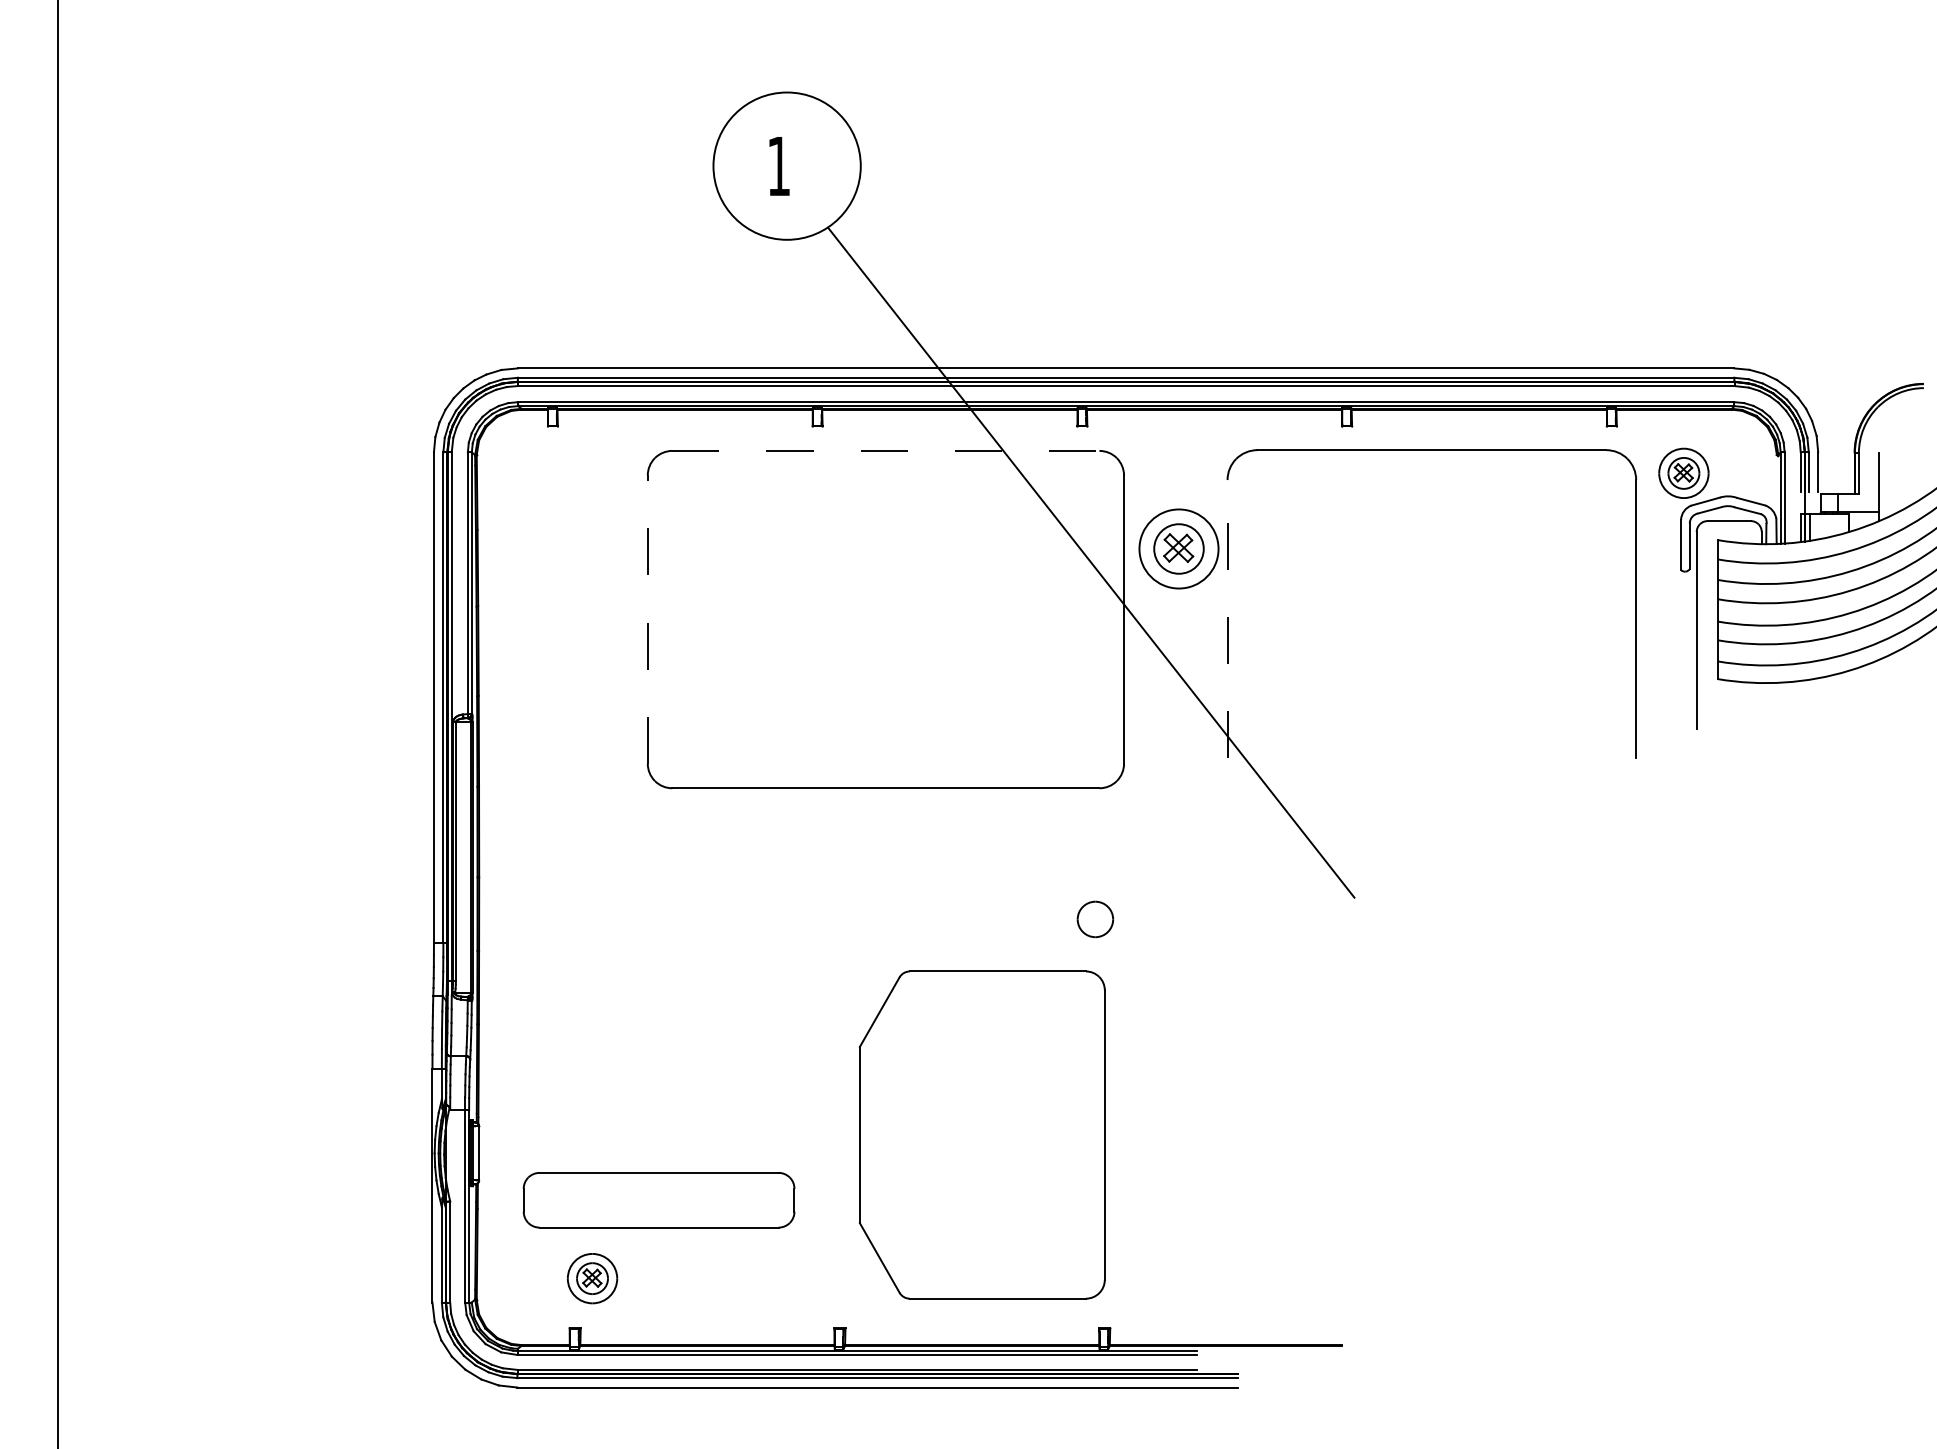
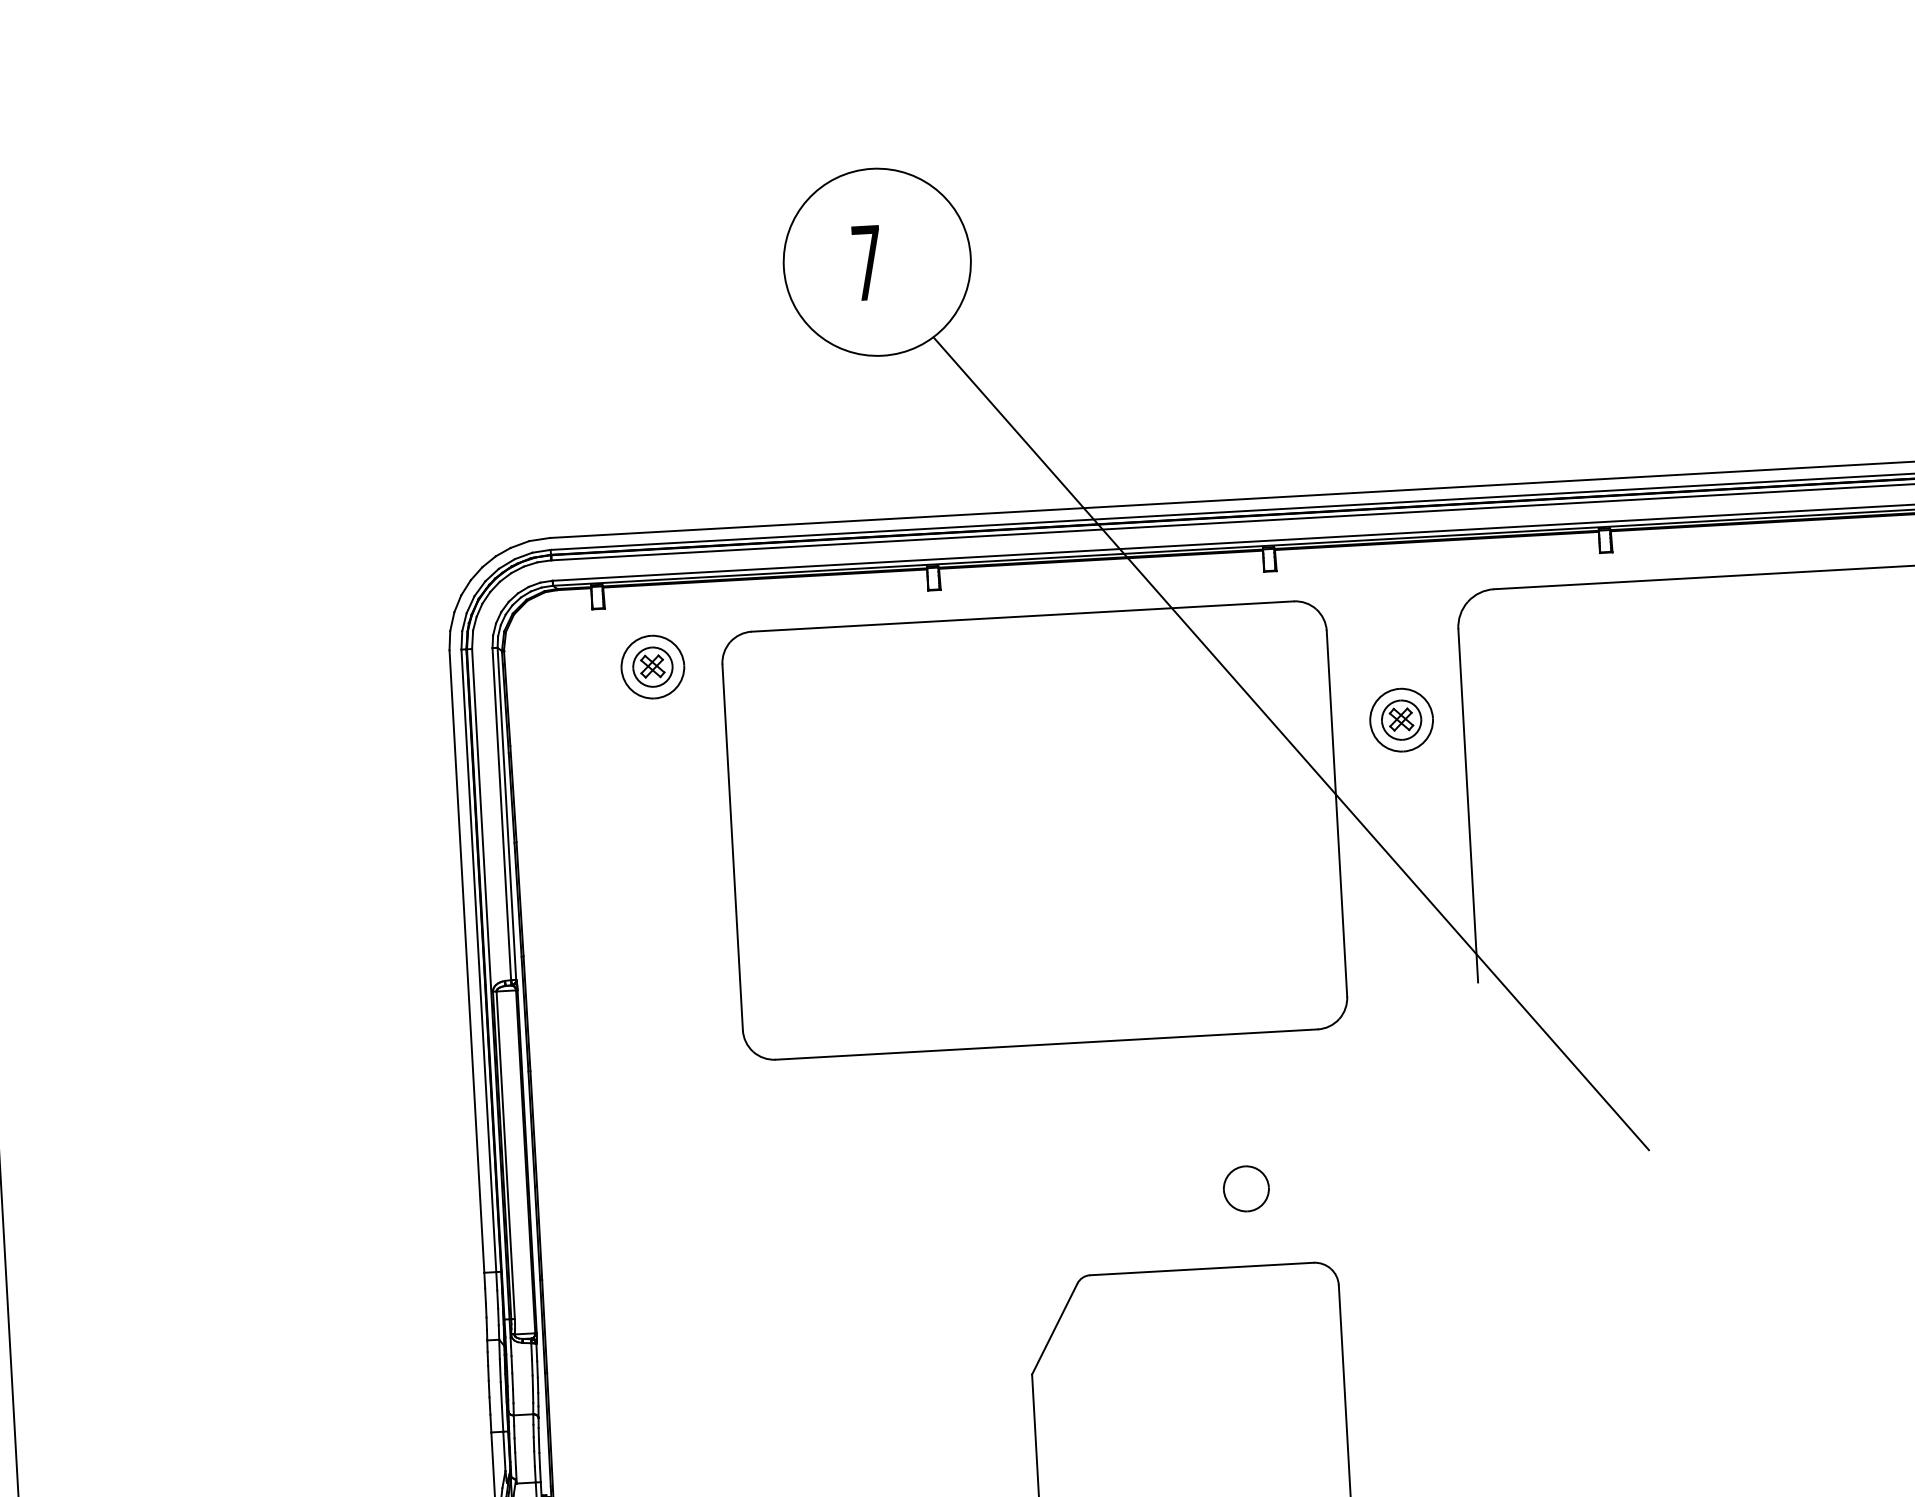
text: (778, 166) -> (866, 263), 1 -> 7
line: (885, 450) -> (1022, 616), dashed -> solid
part: (592, 473) -> (652, 666), added
part: (1178, 548) -> (1400, 719), size x0.62
line: (1227, 618) -> (1468, 804), dashed -> solid
line: (647, 619) -> (732, 847), dashed -> solid
part: (1095, 919) -> (1246, 1188), moved

